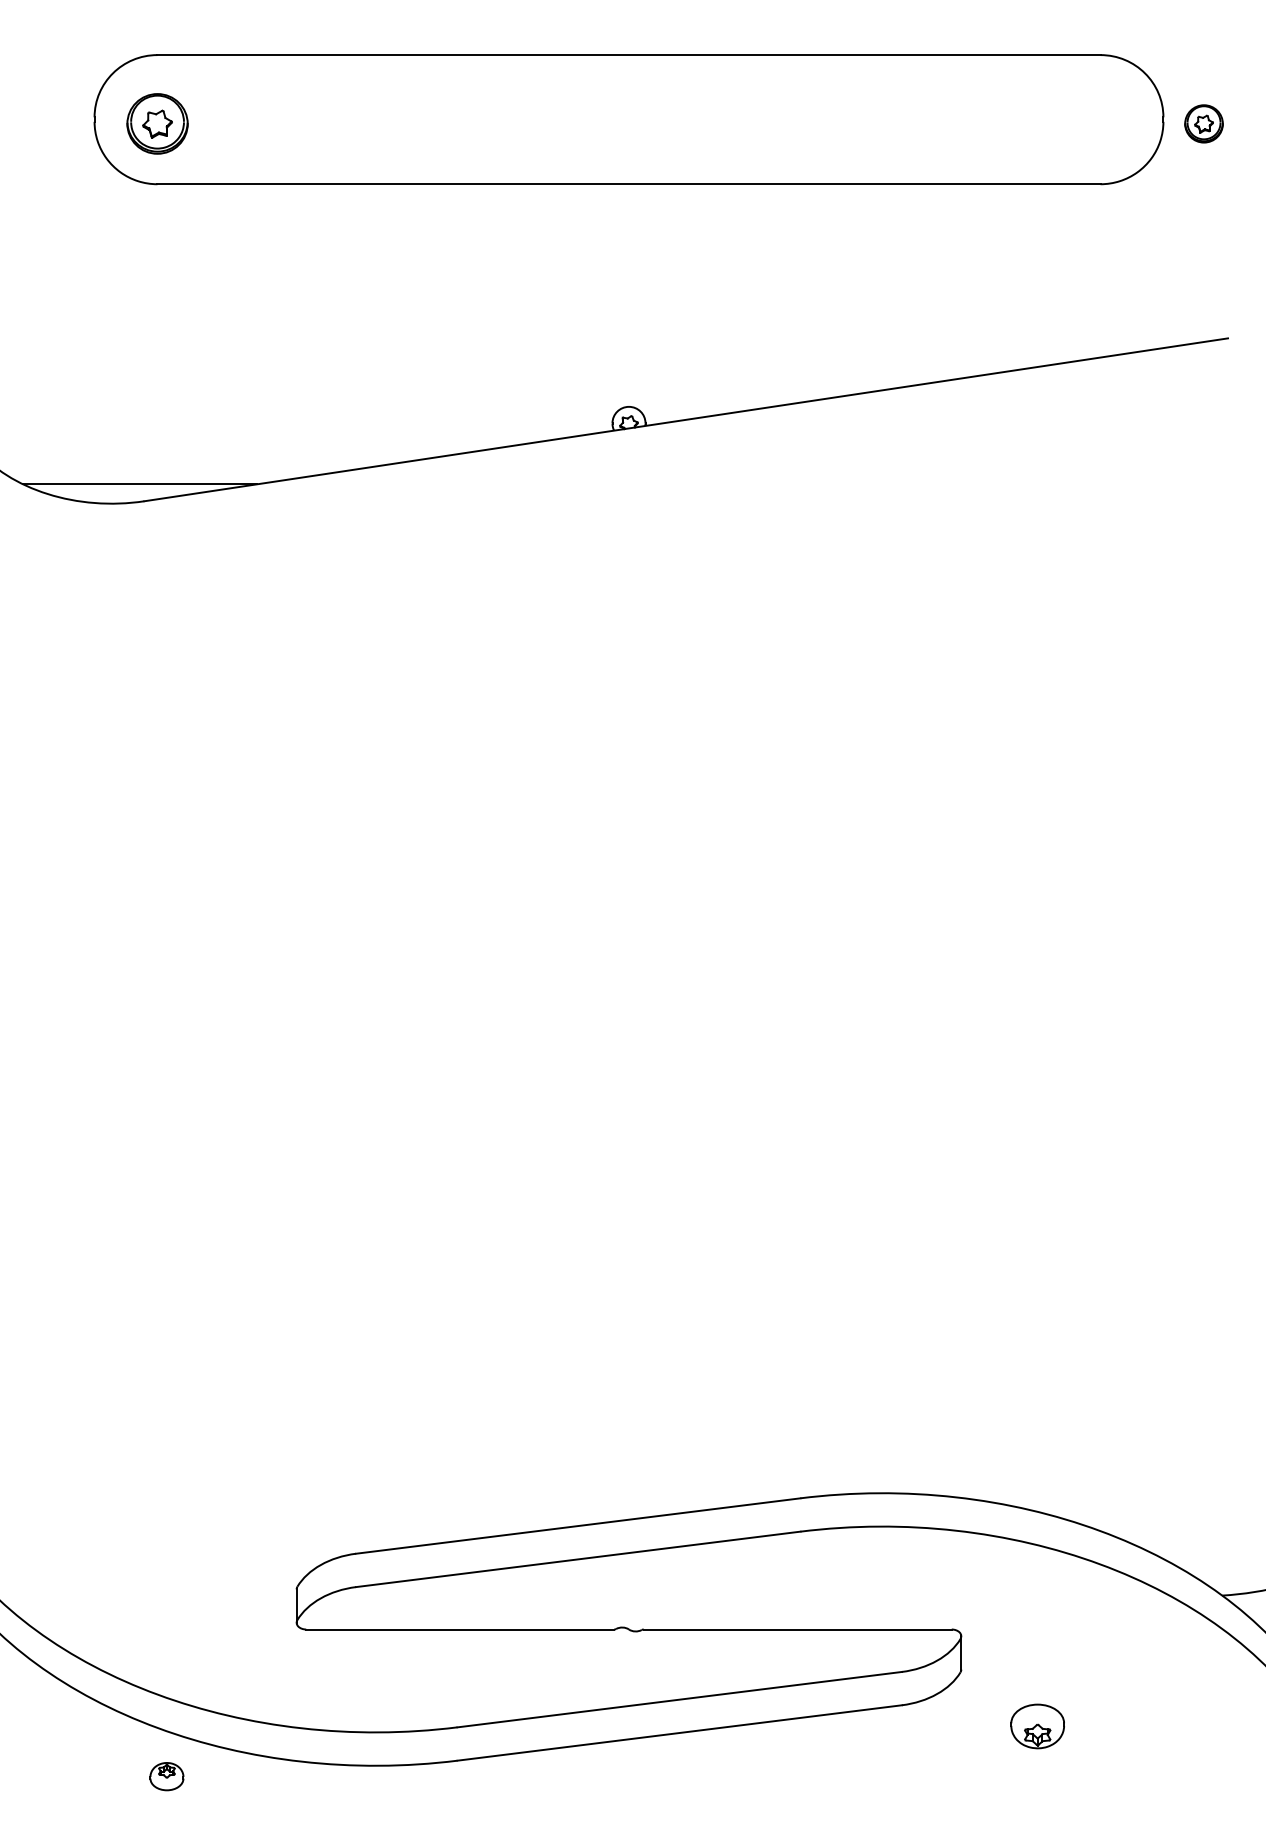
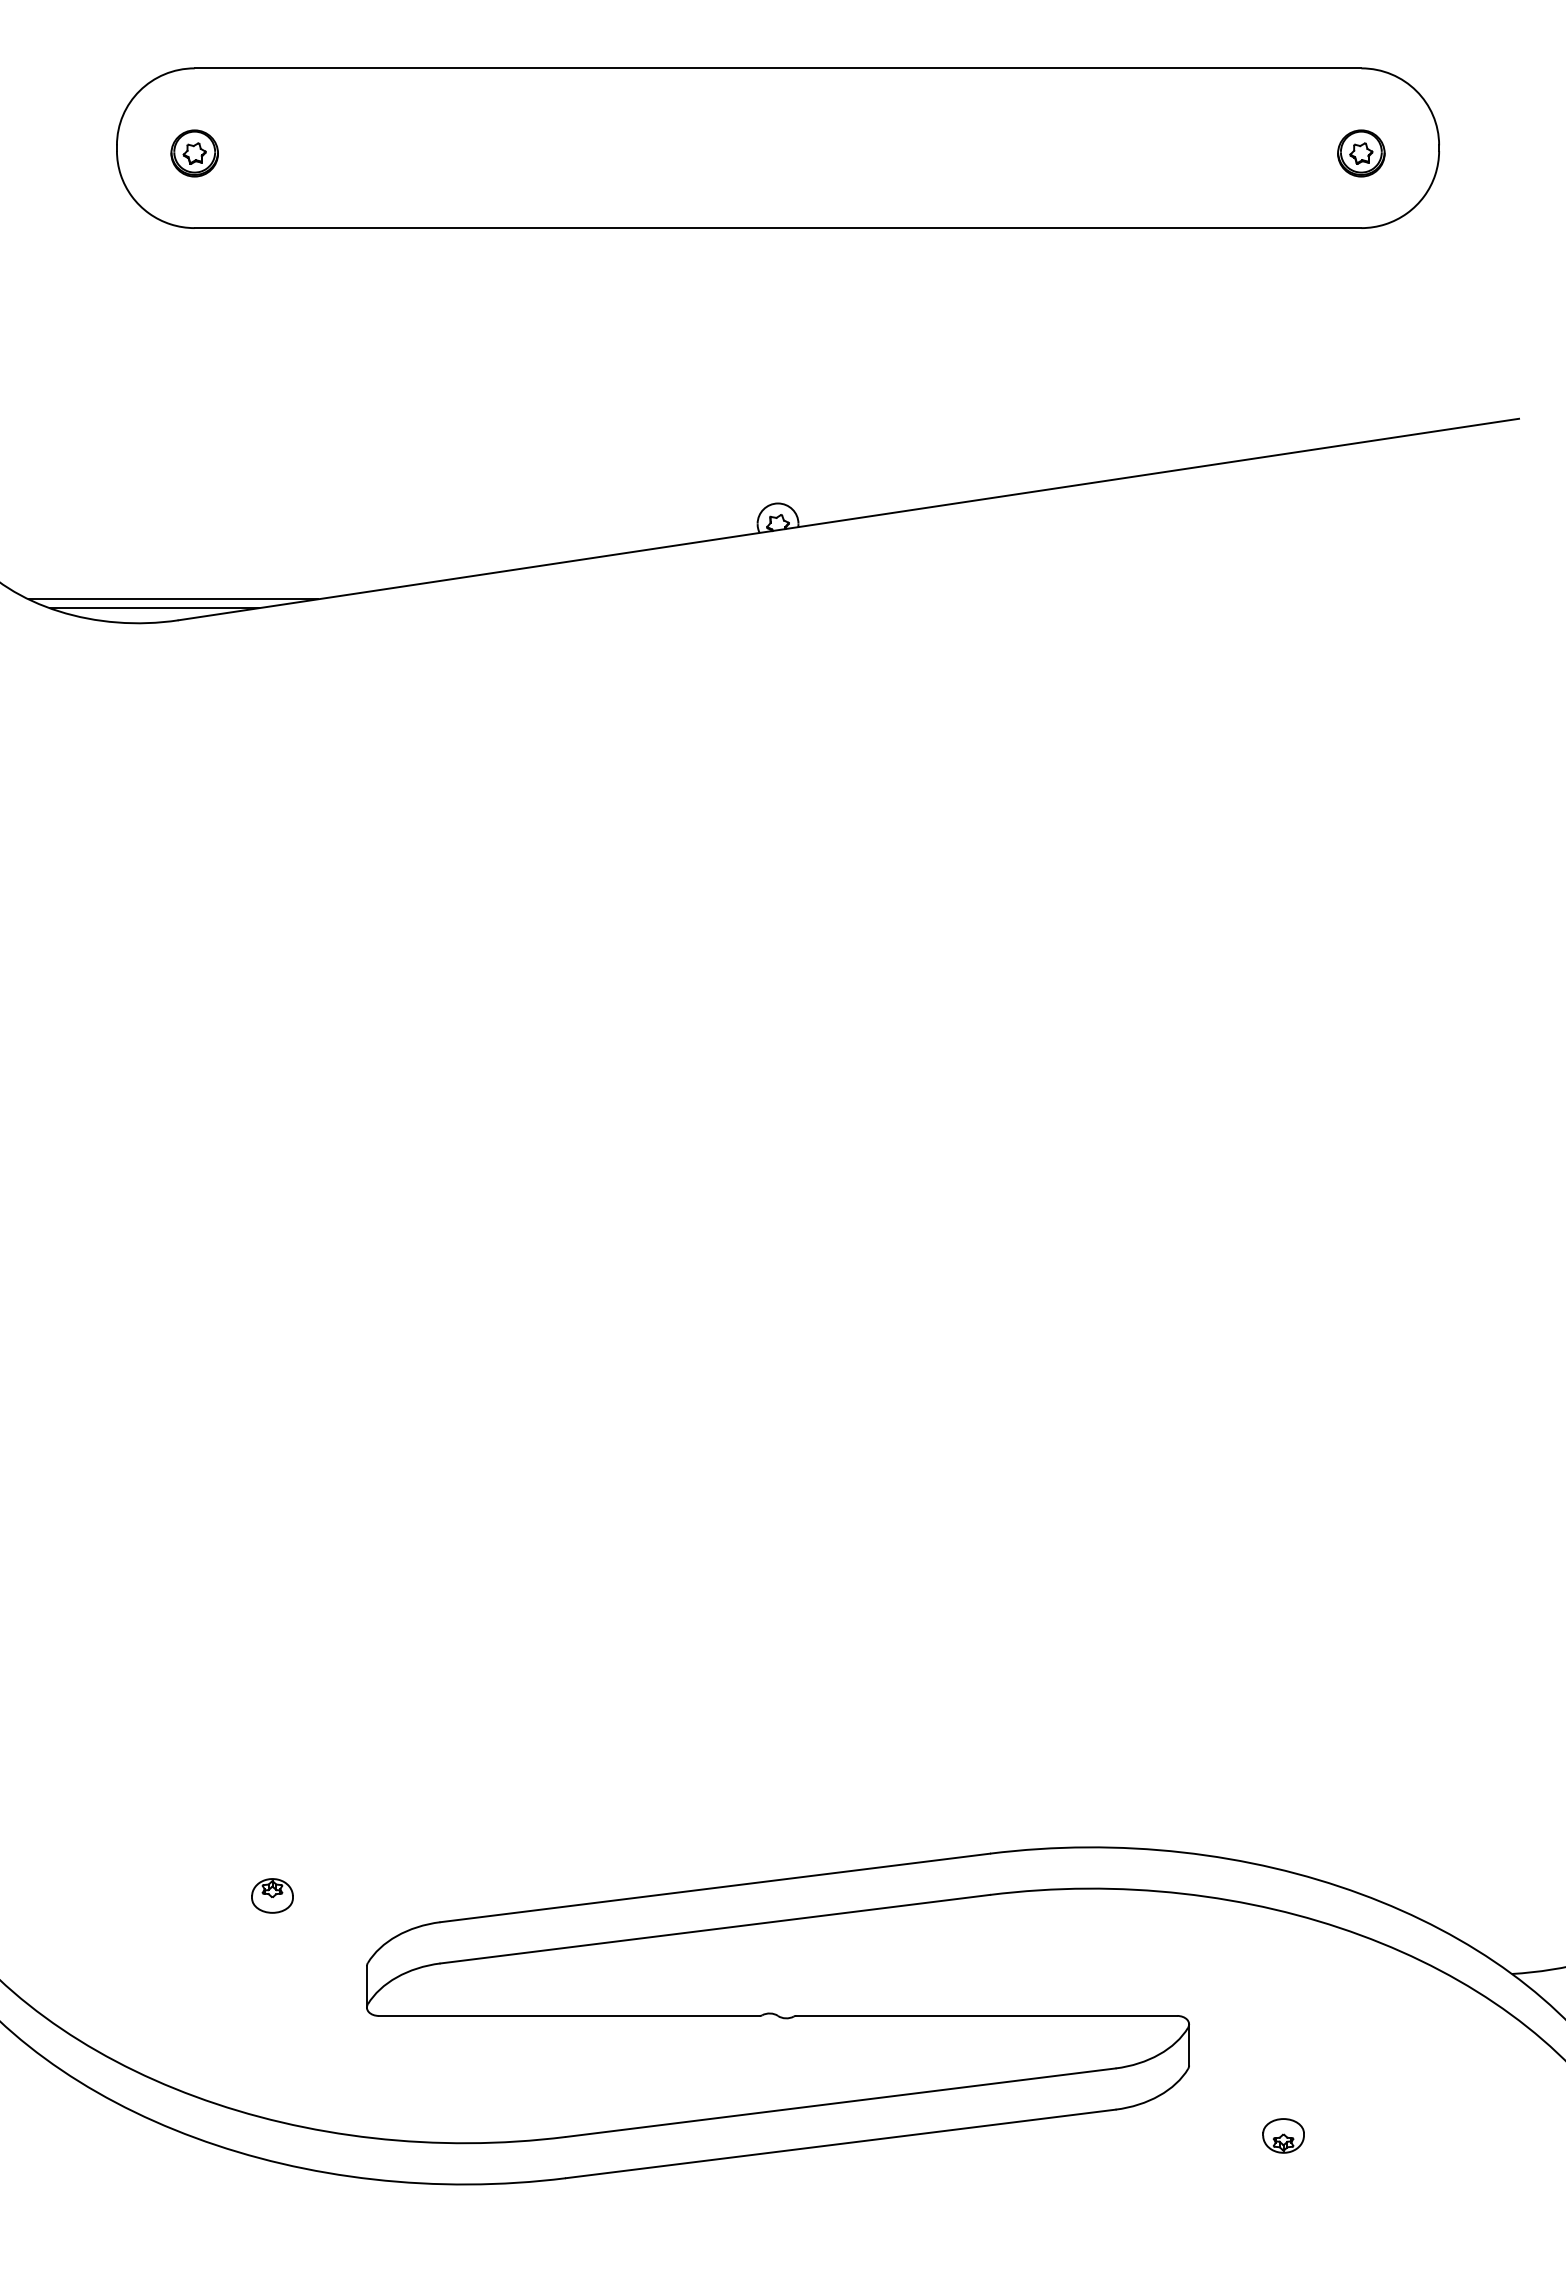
part: (157, 123) -> (194, 153), size x0.62
part: (1204, 123) -> (1361, 153), moved
line: (124, 491) -> (153, 608), added
part: (1037, 1726) -> (1283, 2135), size x0.62
part: (166, 1776) -> (272, 1895), moved

